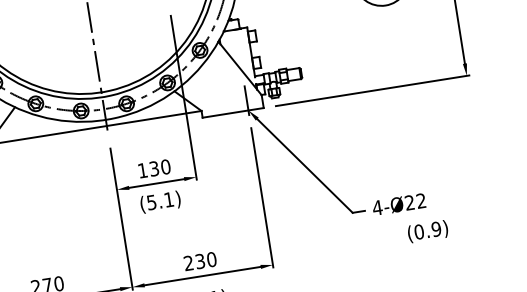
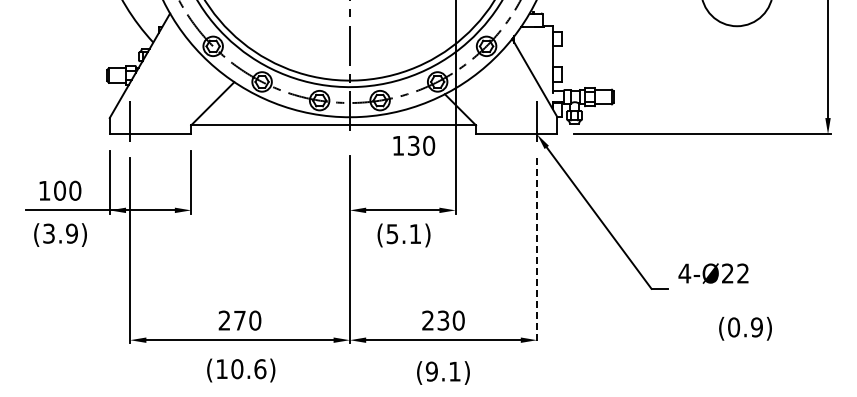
text: (154, 168) -> (414, 145), moved
line: (262, 197) -> (537, 250), solid -> dashed
text: (399, 204) -> (713, 273), moved

